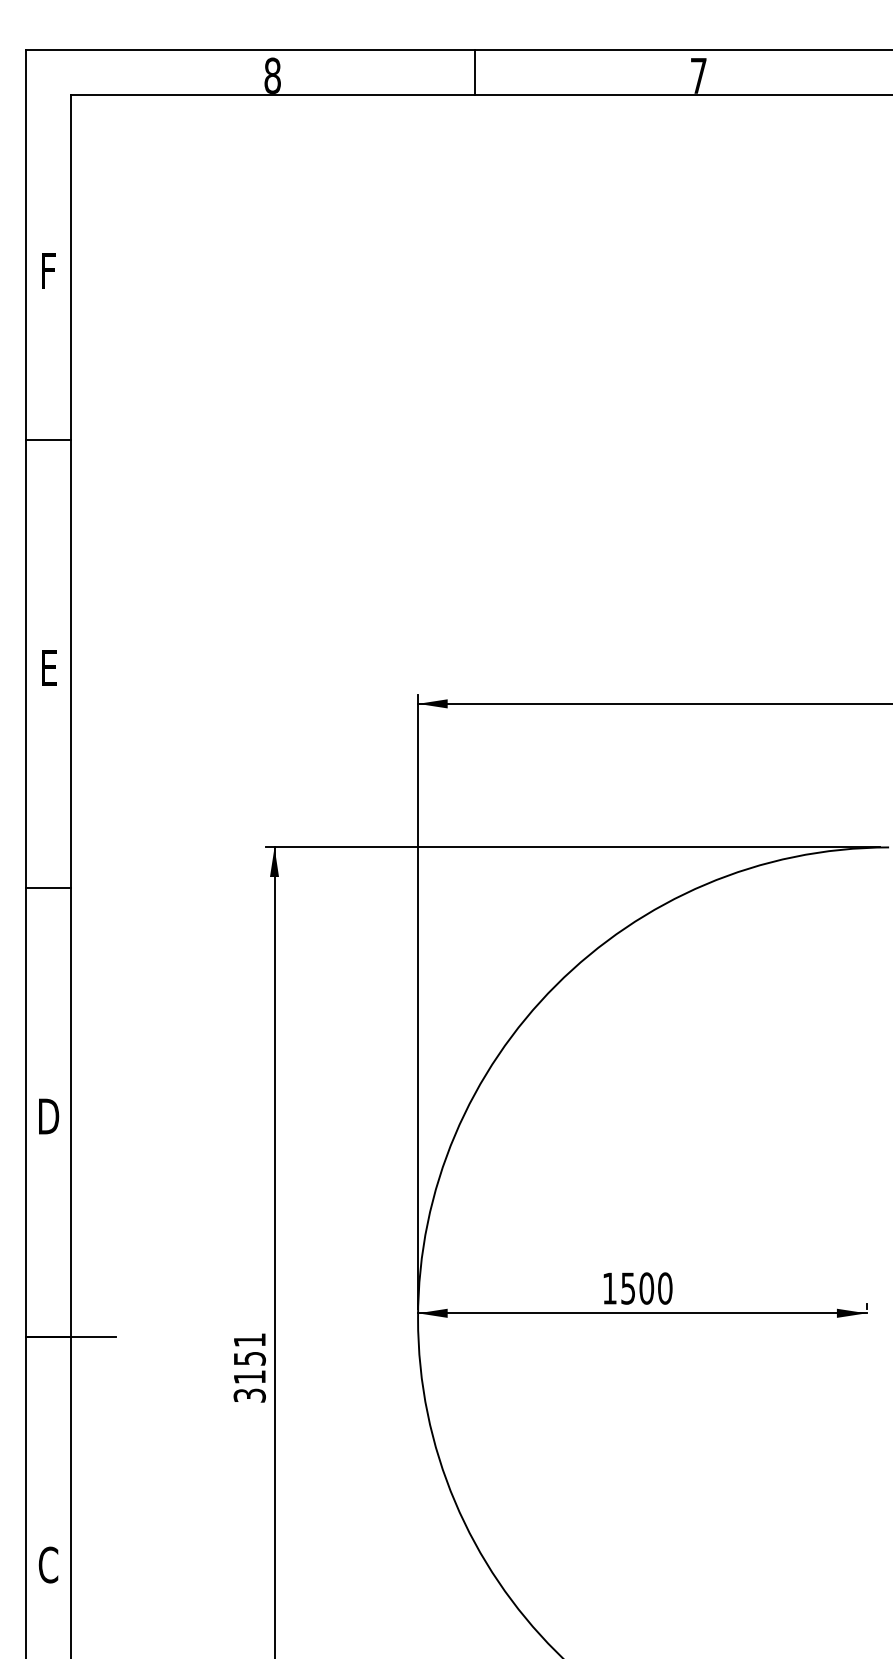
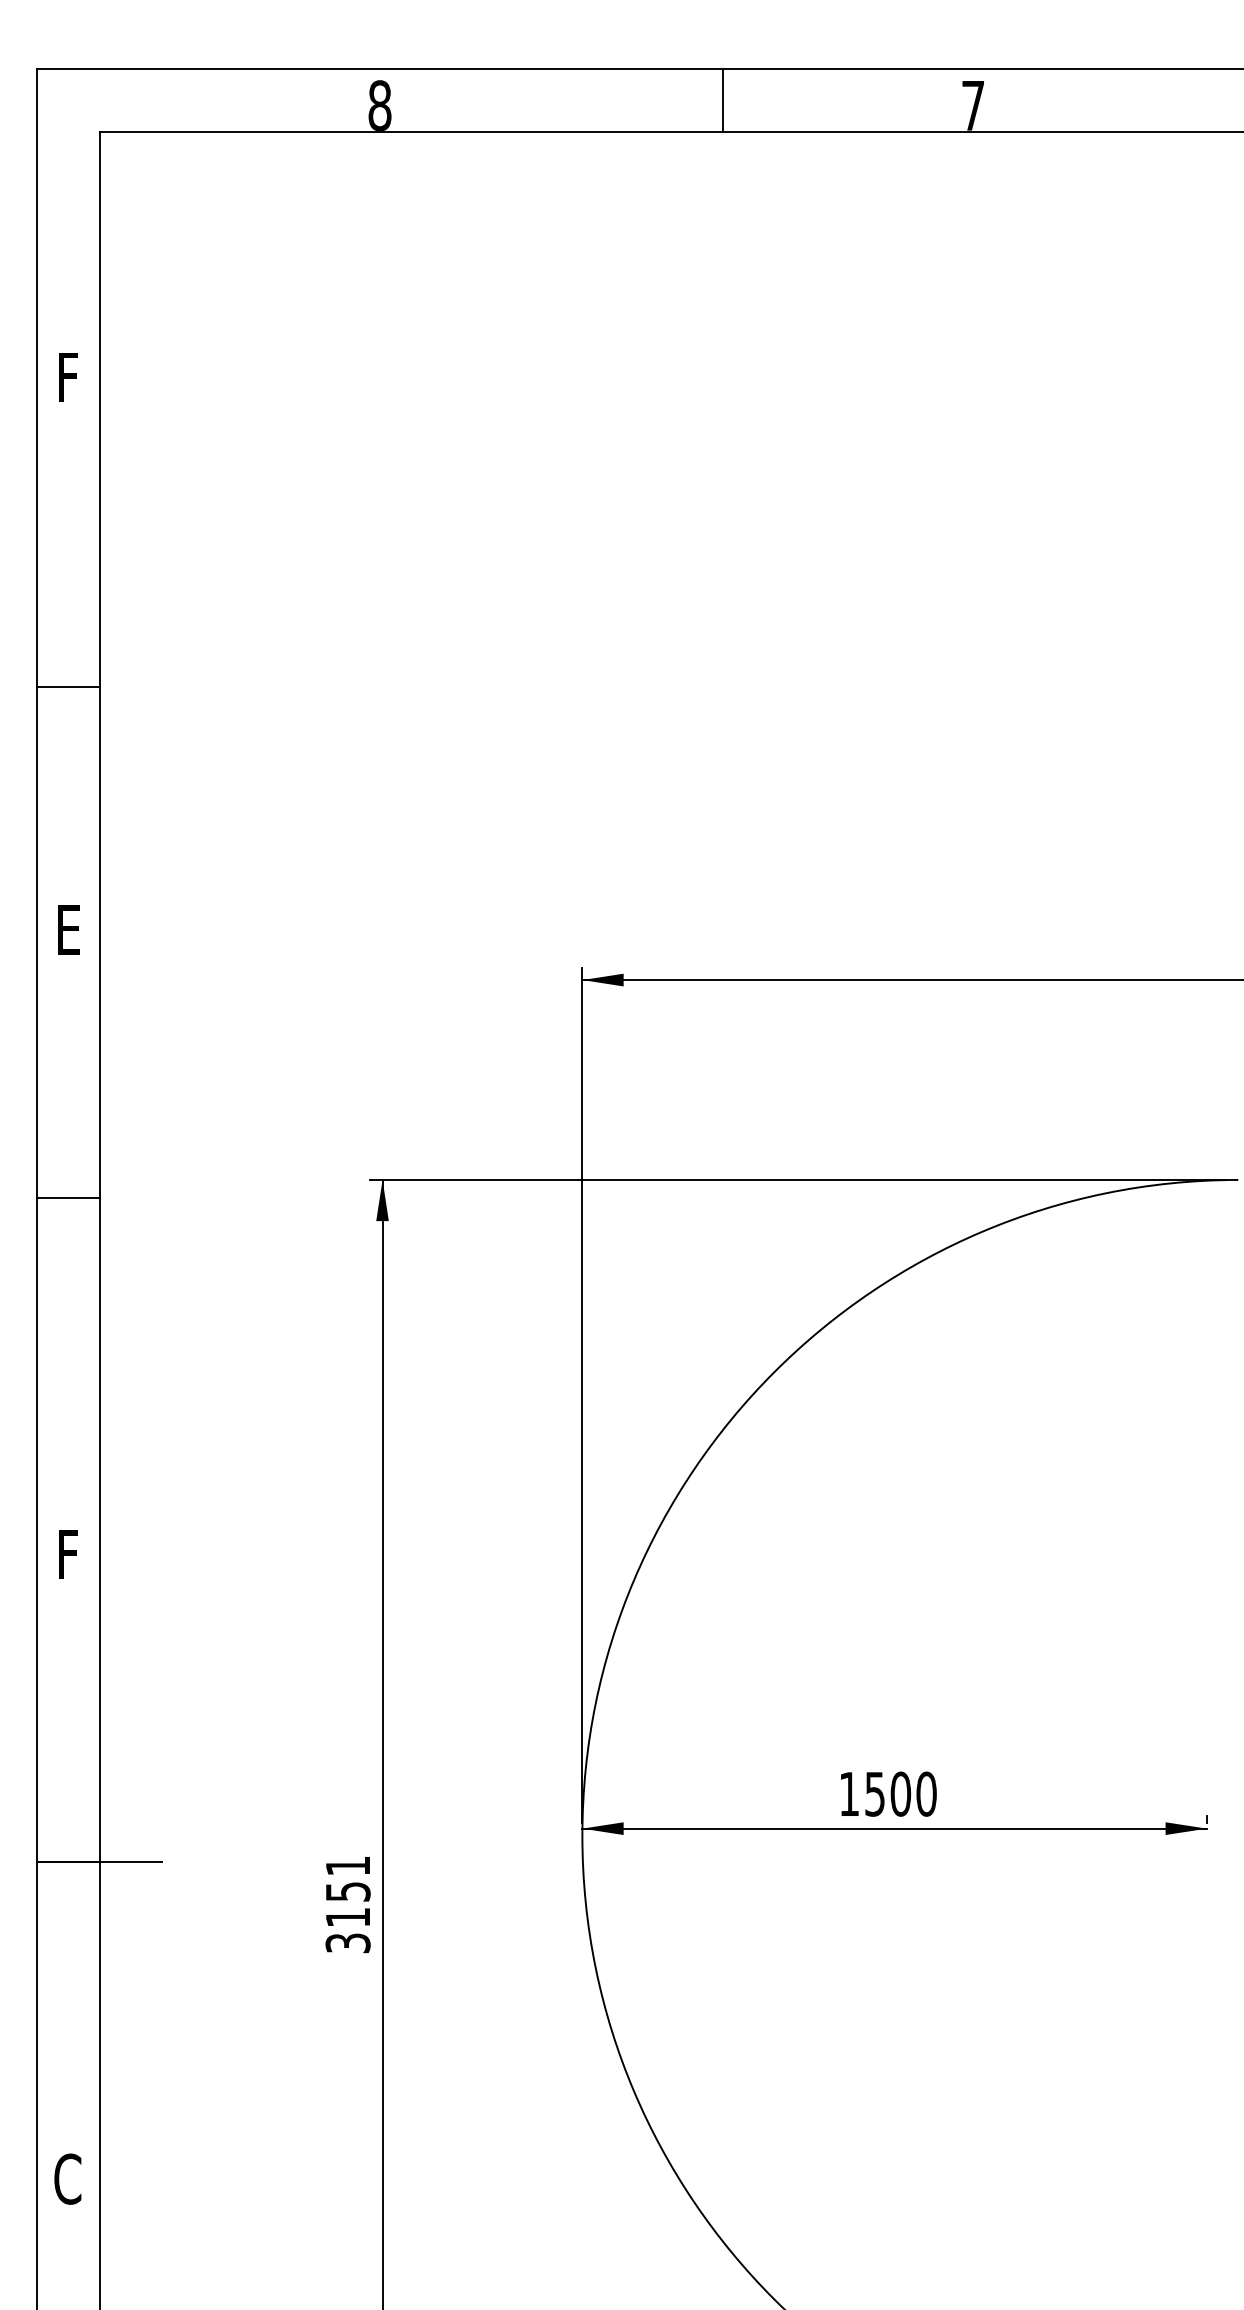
line: (474, 72) -> (722, 100), moved
line: (48, 439) -> (68, 686), moved
line: (48, 888) -> (68, 1198), moved
text: (48, 1116) -> (68, 1554), D -> F

